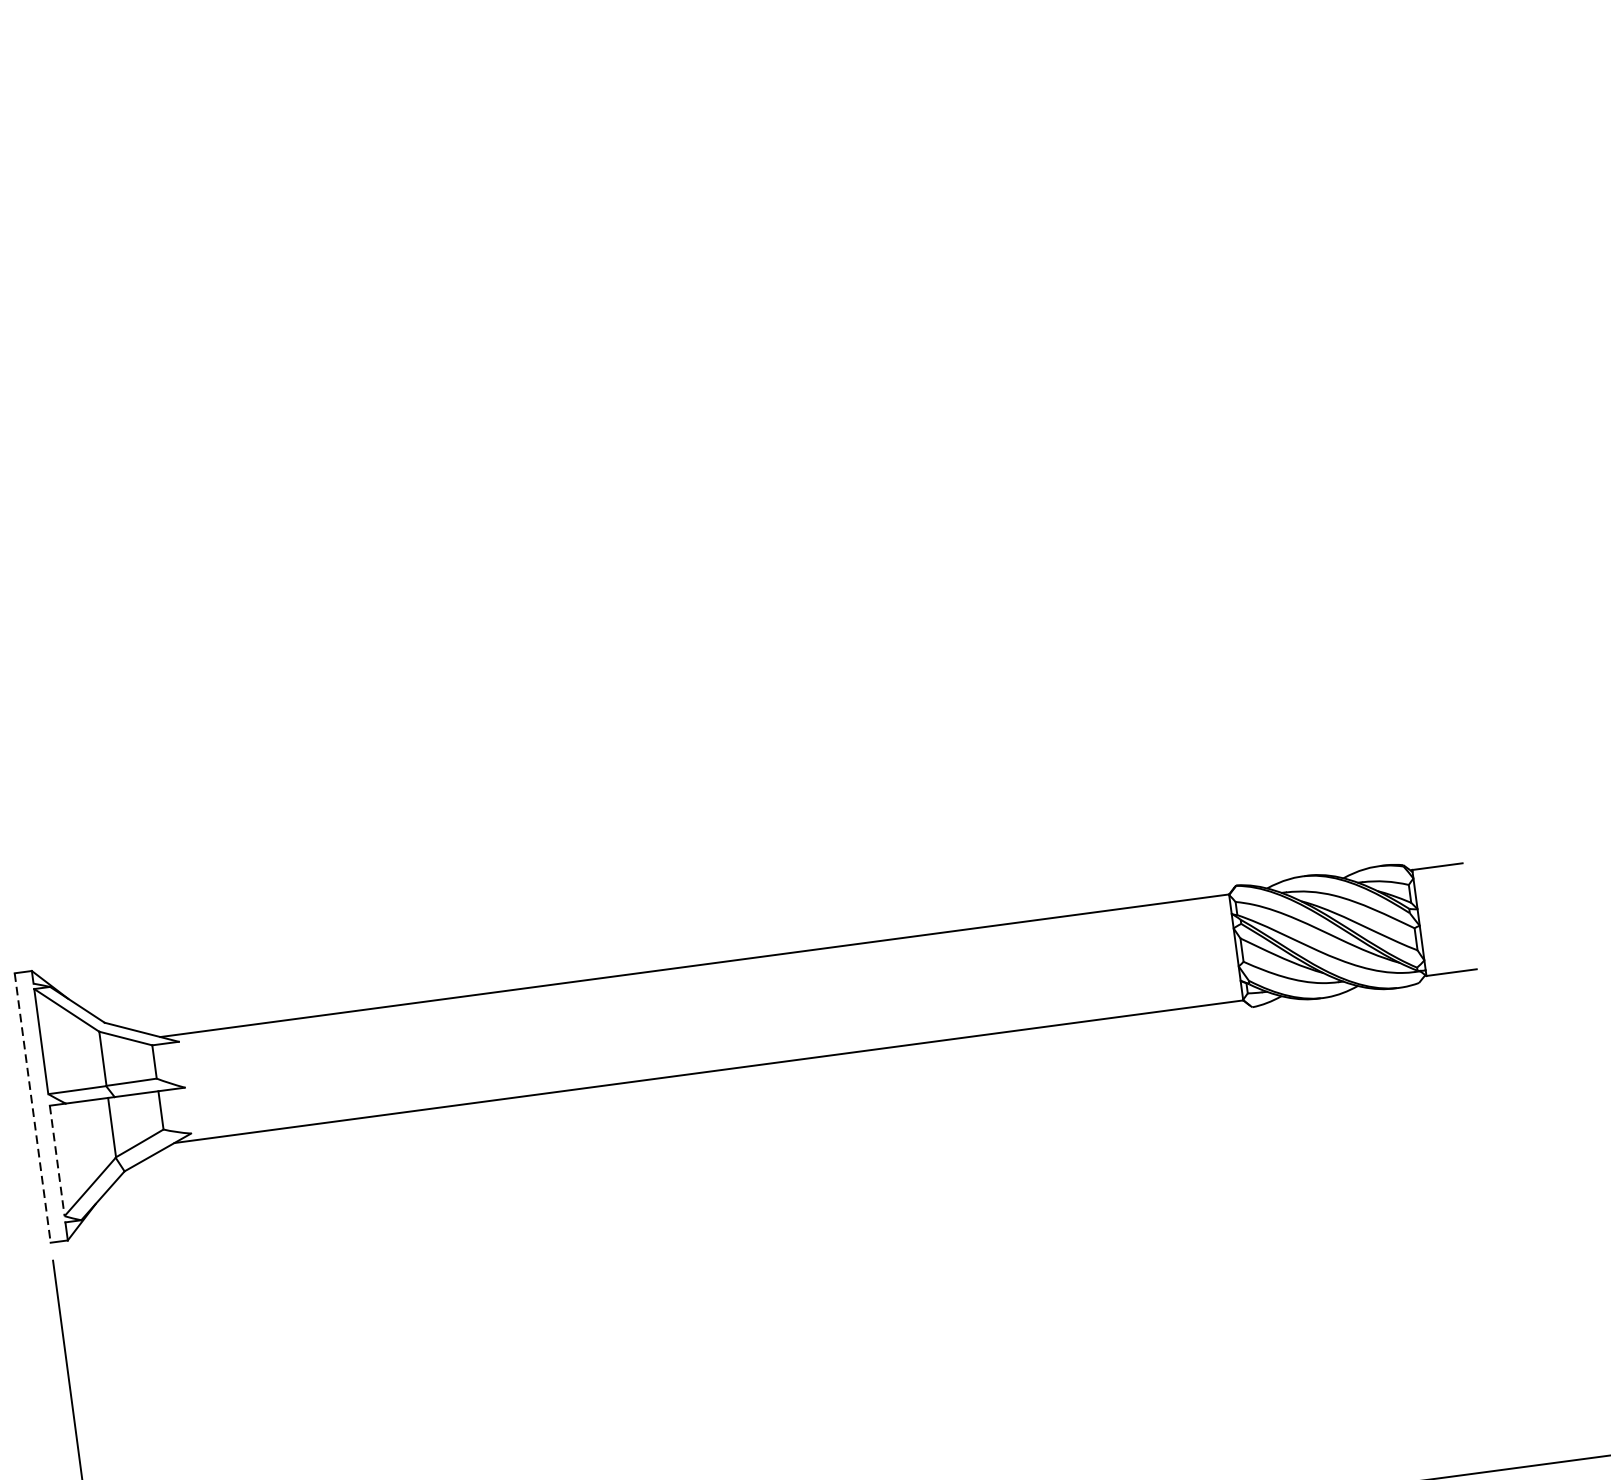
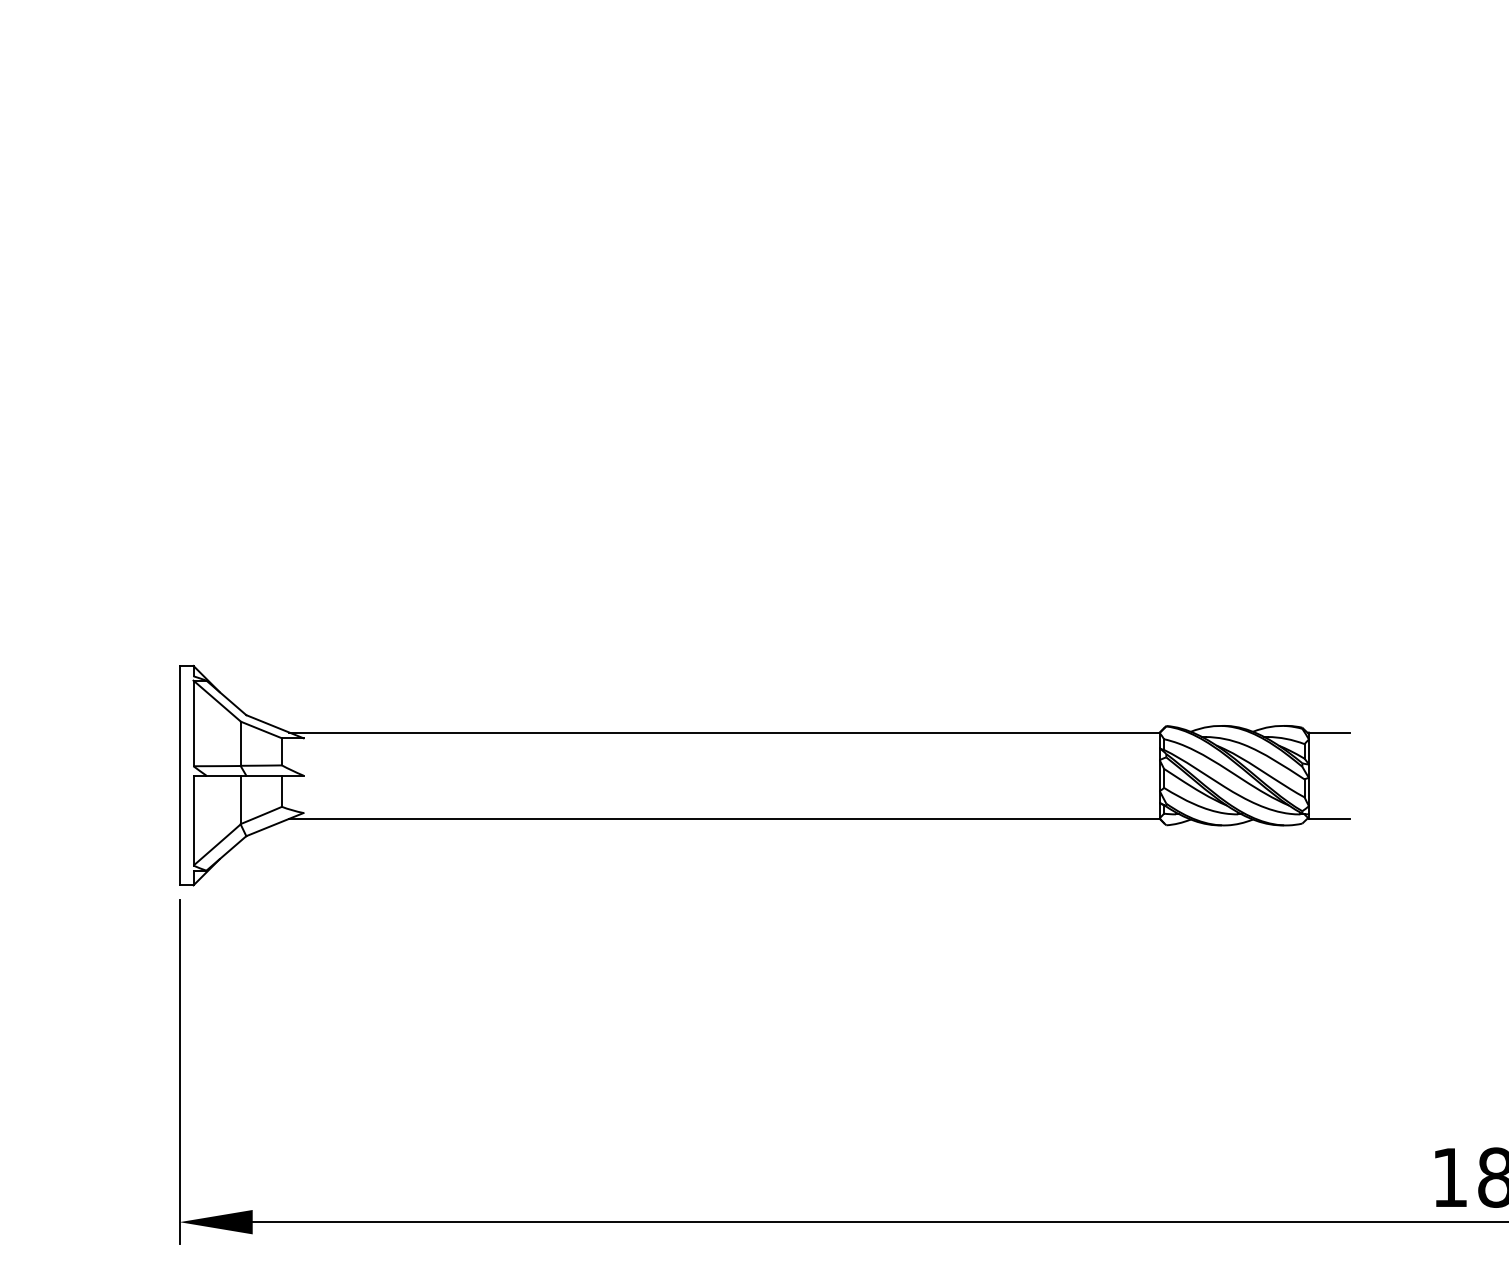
line: (32, 1107) -> (179, 775), dashed -> solid
line: (57, 1160) -> (193, 820), dashed -> solid

